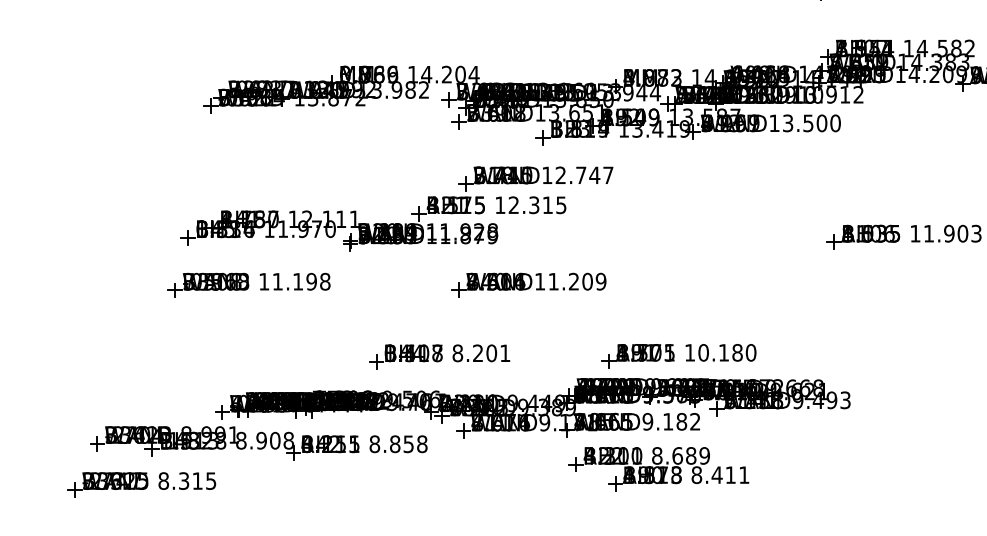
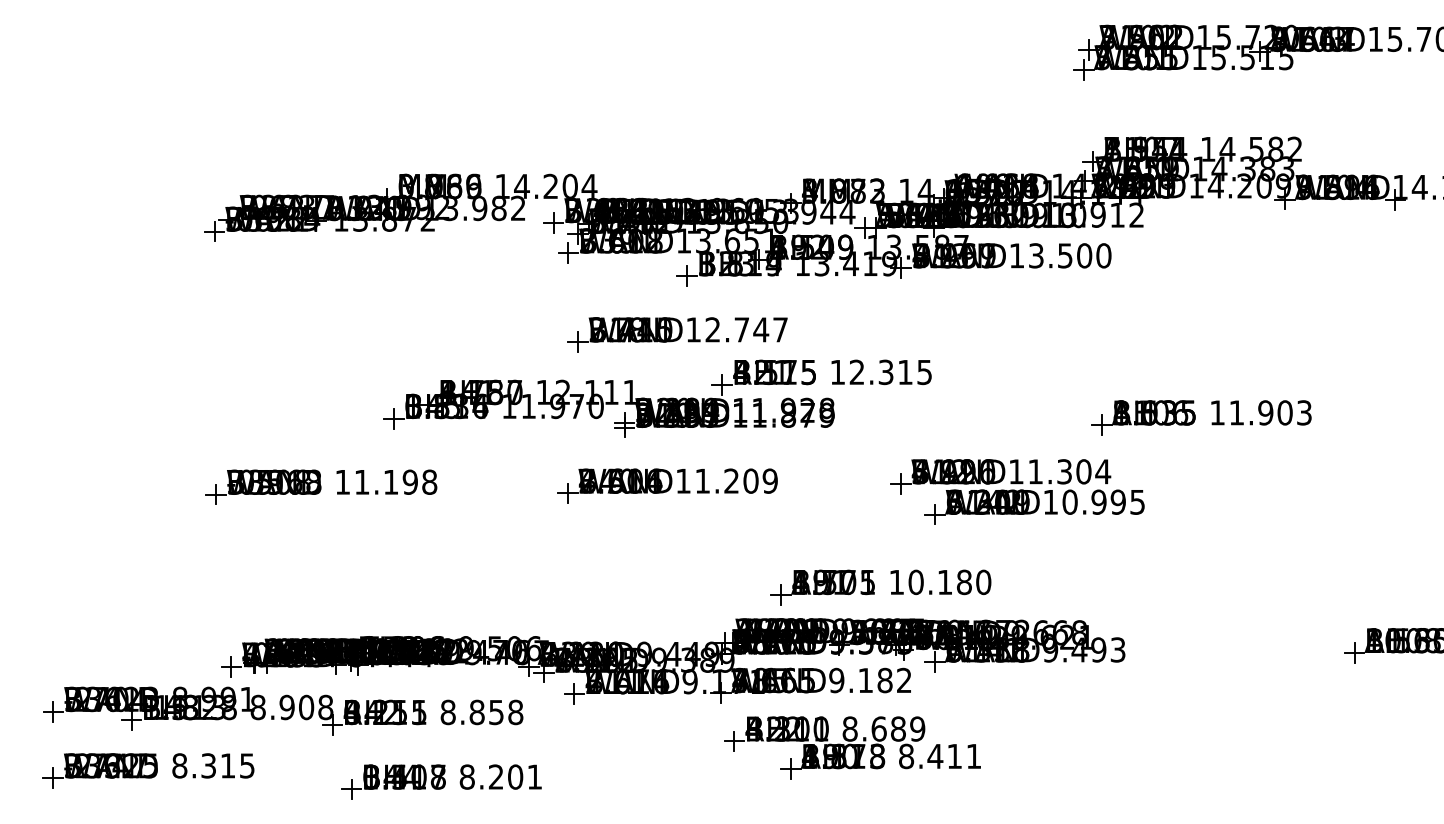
part: (373, 223) -> (657, 398), moved
part: (249, 284) -> (321, 486), moved
part: (774, 288) -> (1017, 491), added
part: (439, 356) -> (441, 781), moved
part: (141, 484) -> (148, 770), moved

